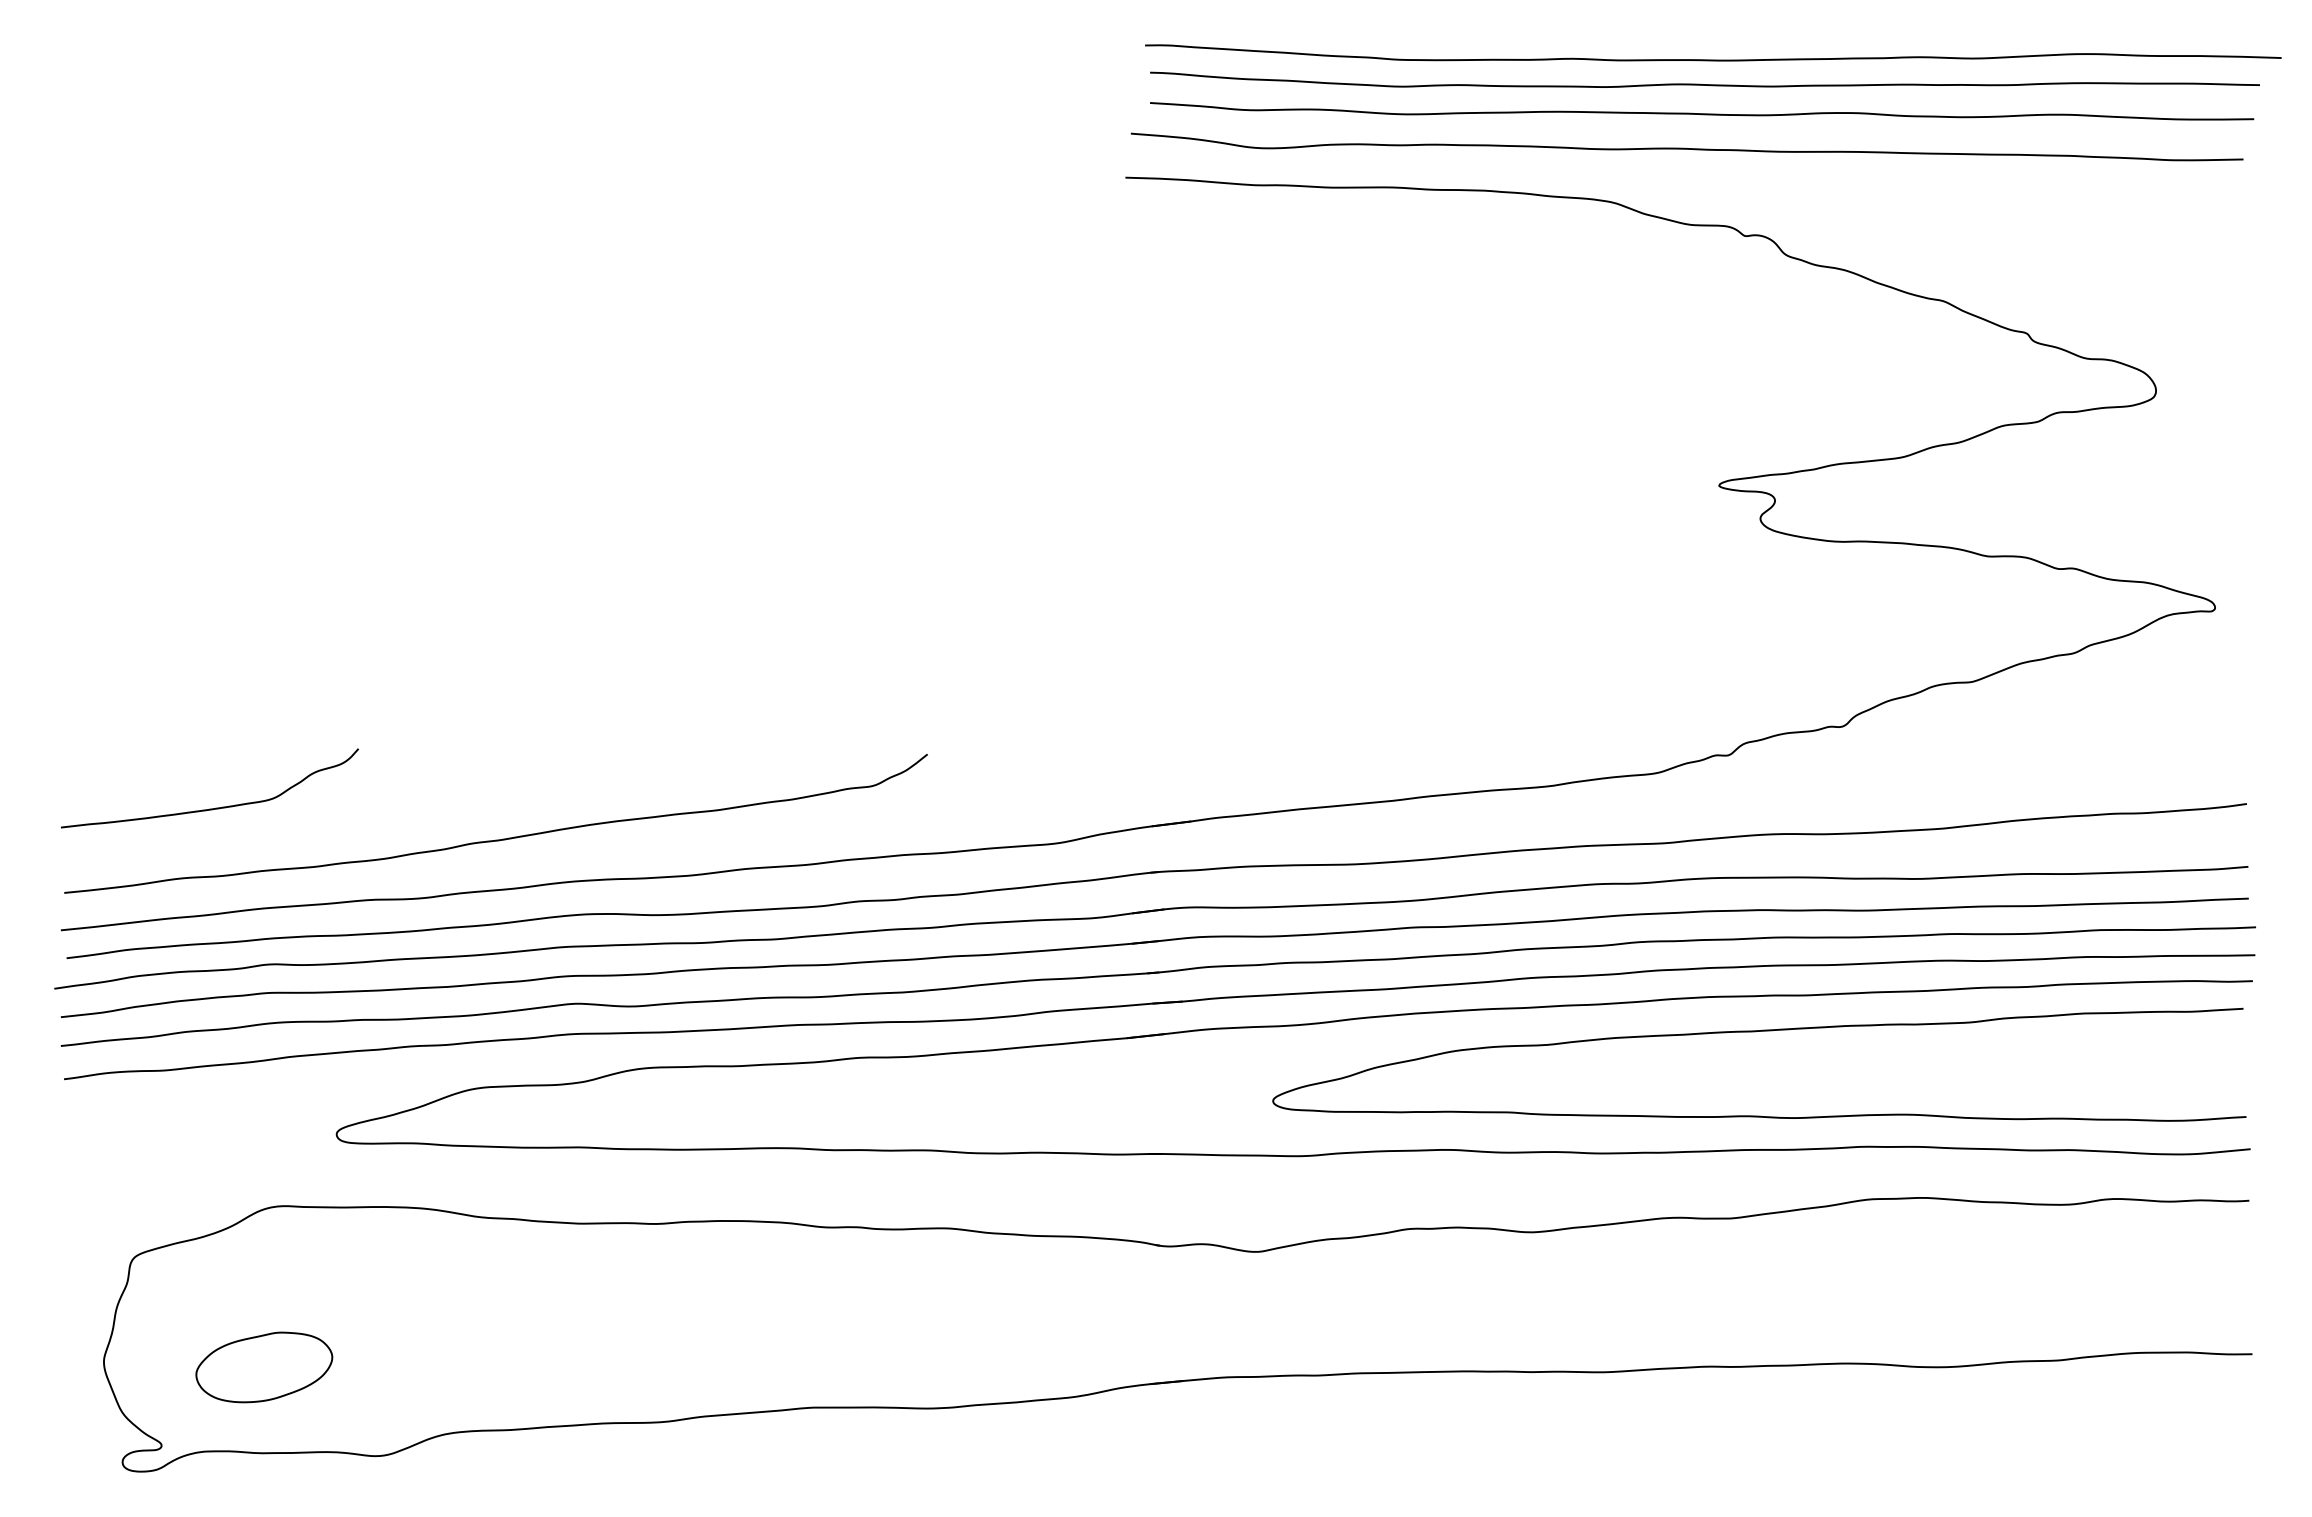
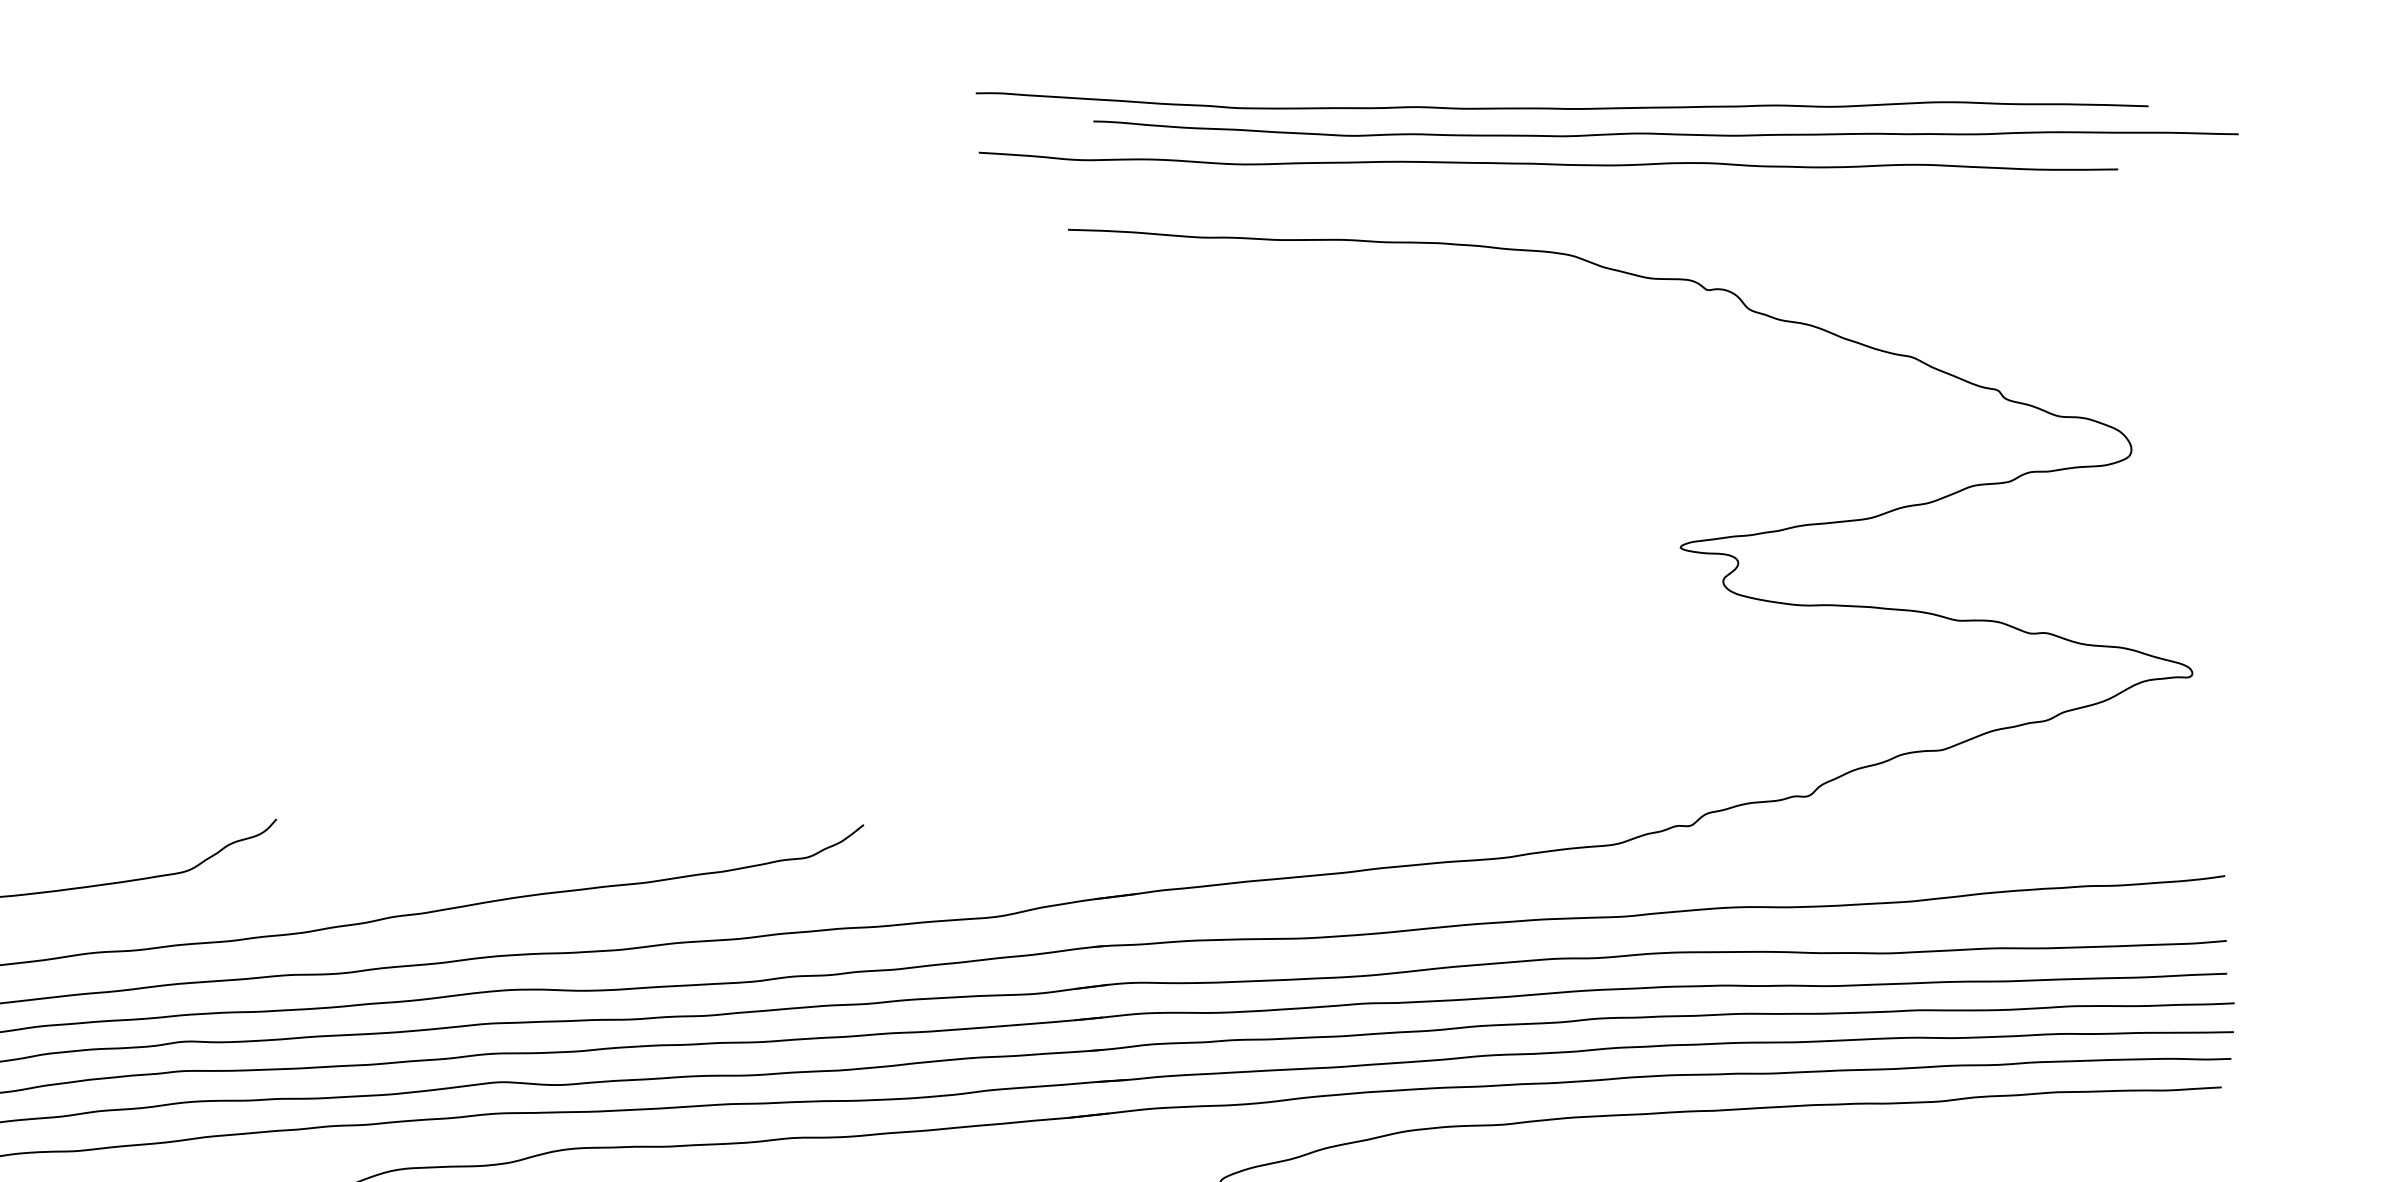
curve: (1713, 59) -> (1562, 107), moved
curve: (1702, 113) -> (1548, 163), moved
curve: (1685, 147) -> (1645, 198), removed

